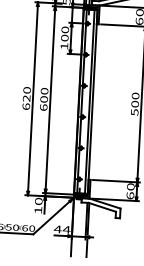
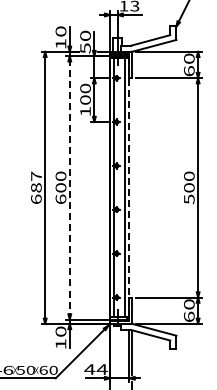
text: (27, 94) -> (36, 181), 620 -> 687
line: (50, 99) -> (69, 187), solid -> dashed
line: (92, 101) -> (129, 187), solid -> dashed

